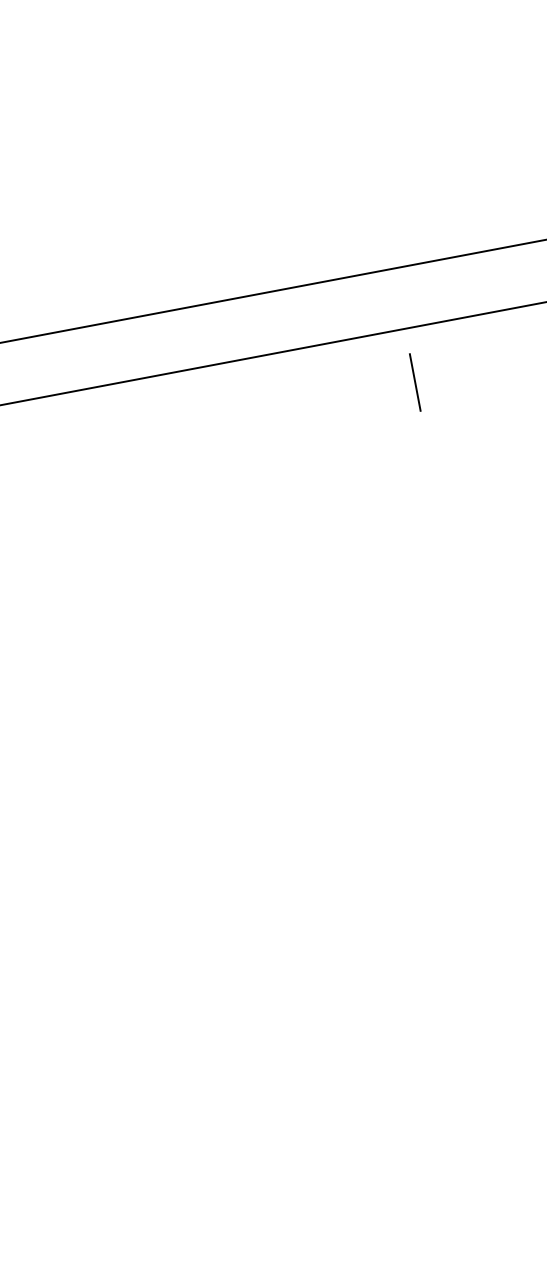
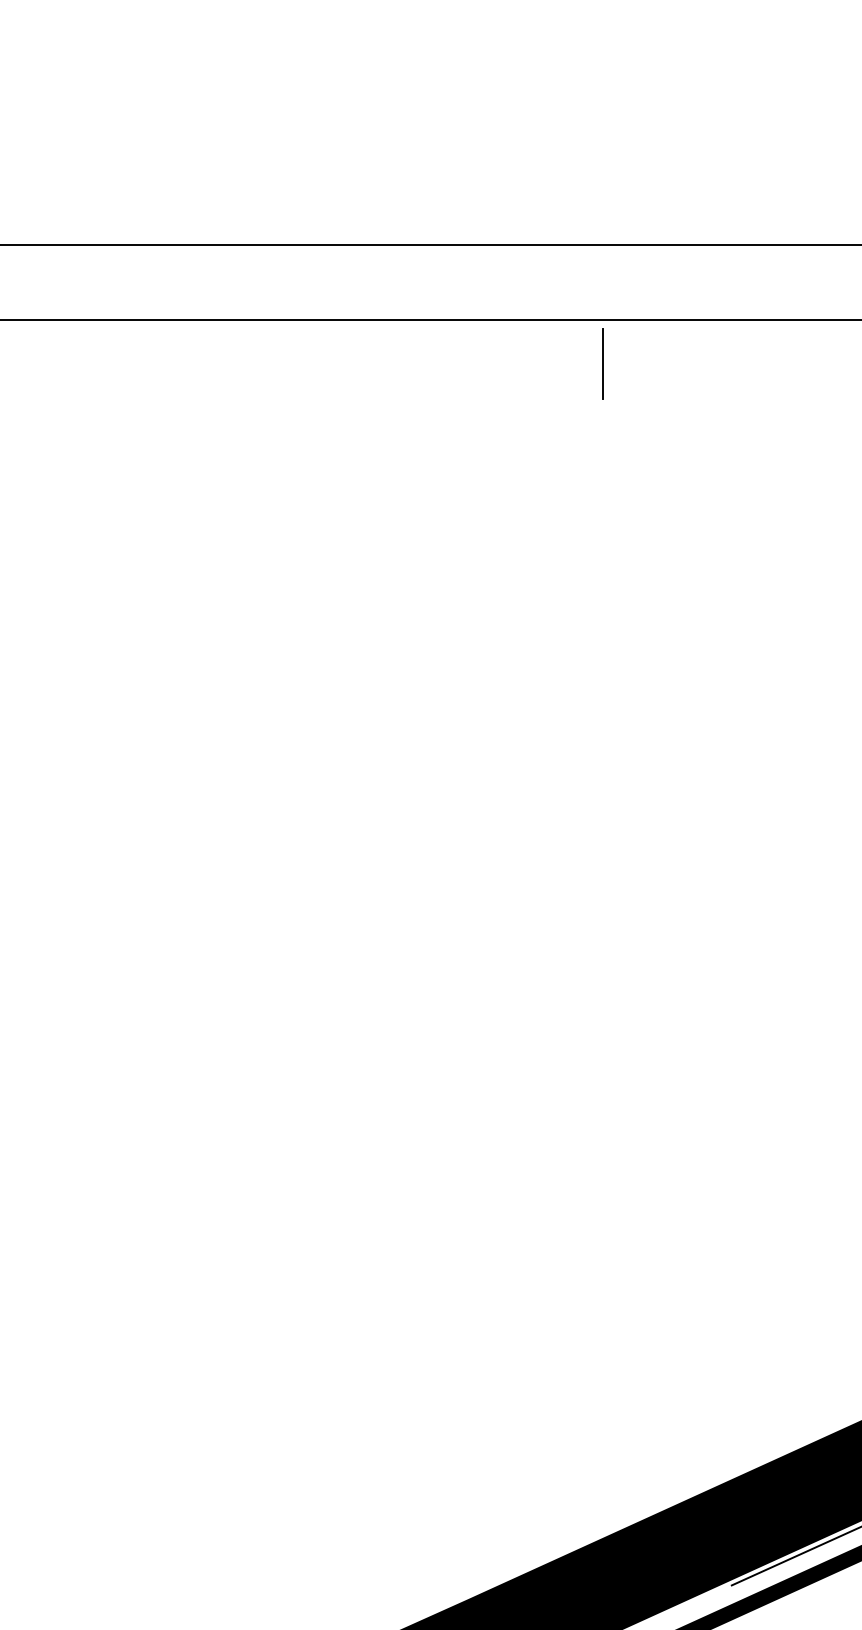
line: (414, 382) -> (602, 363), moved

